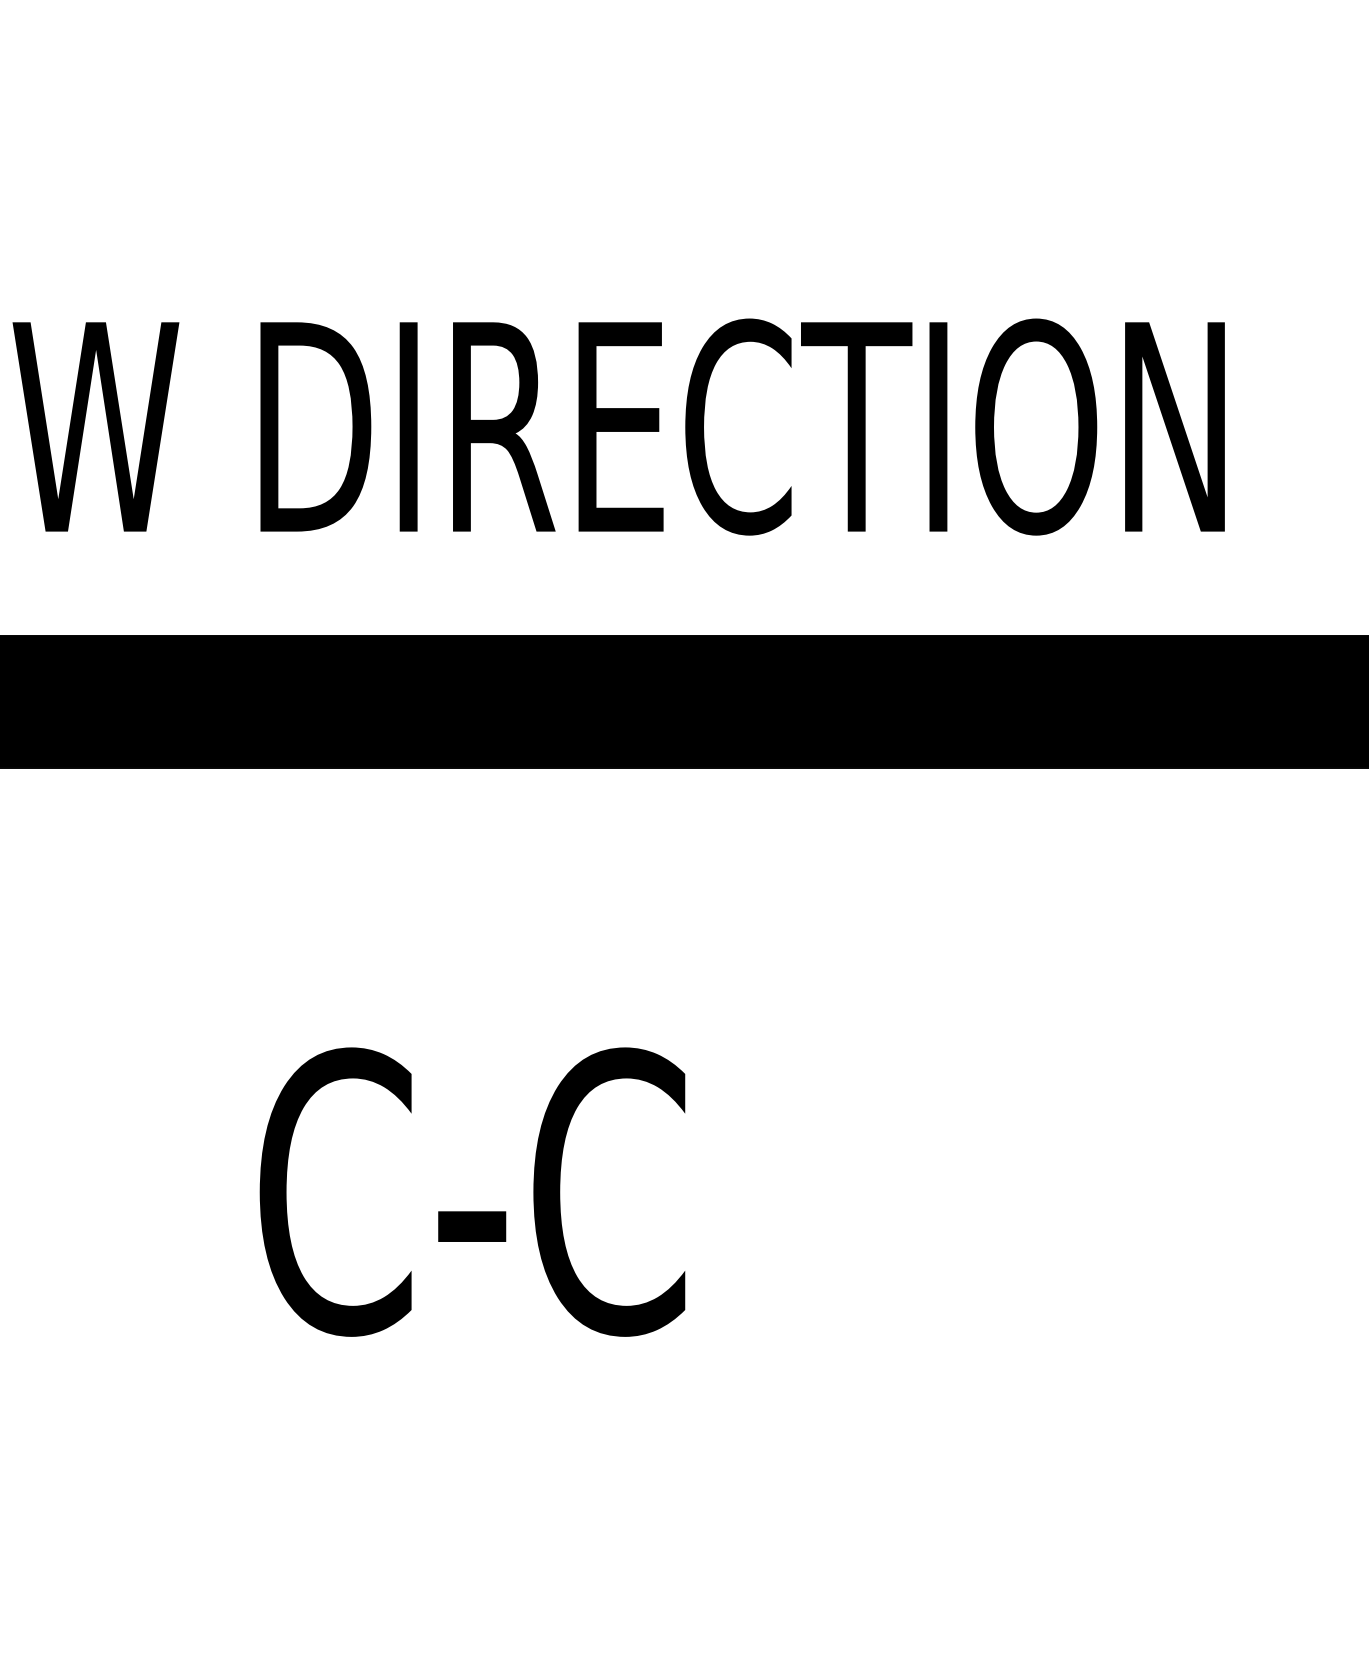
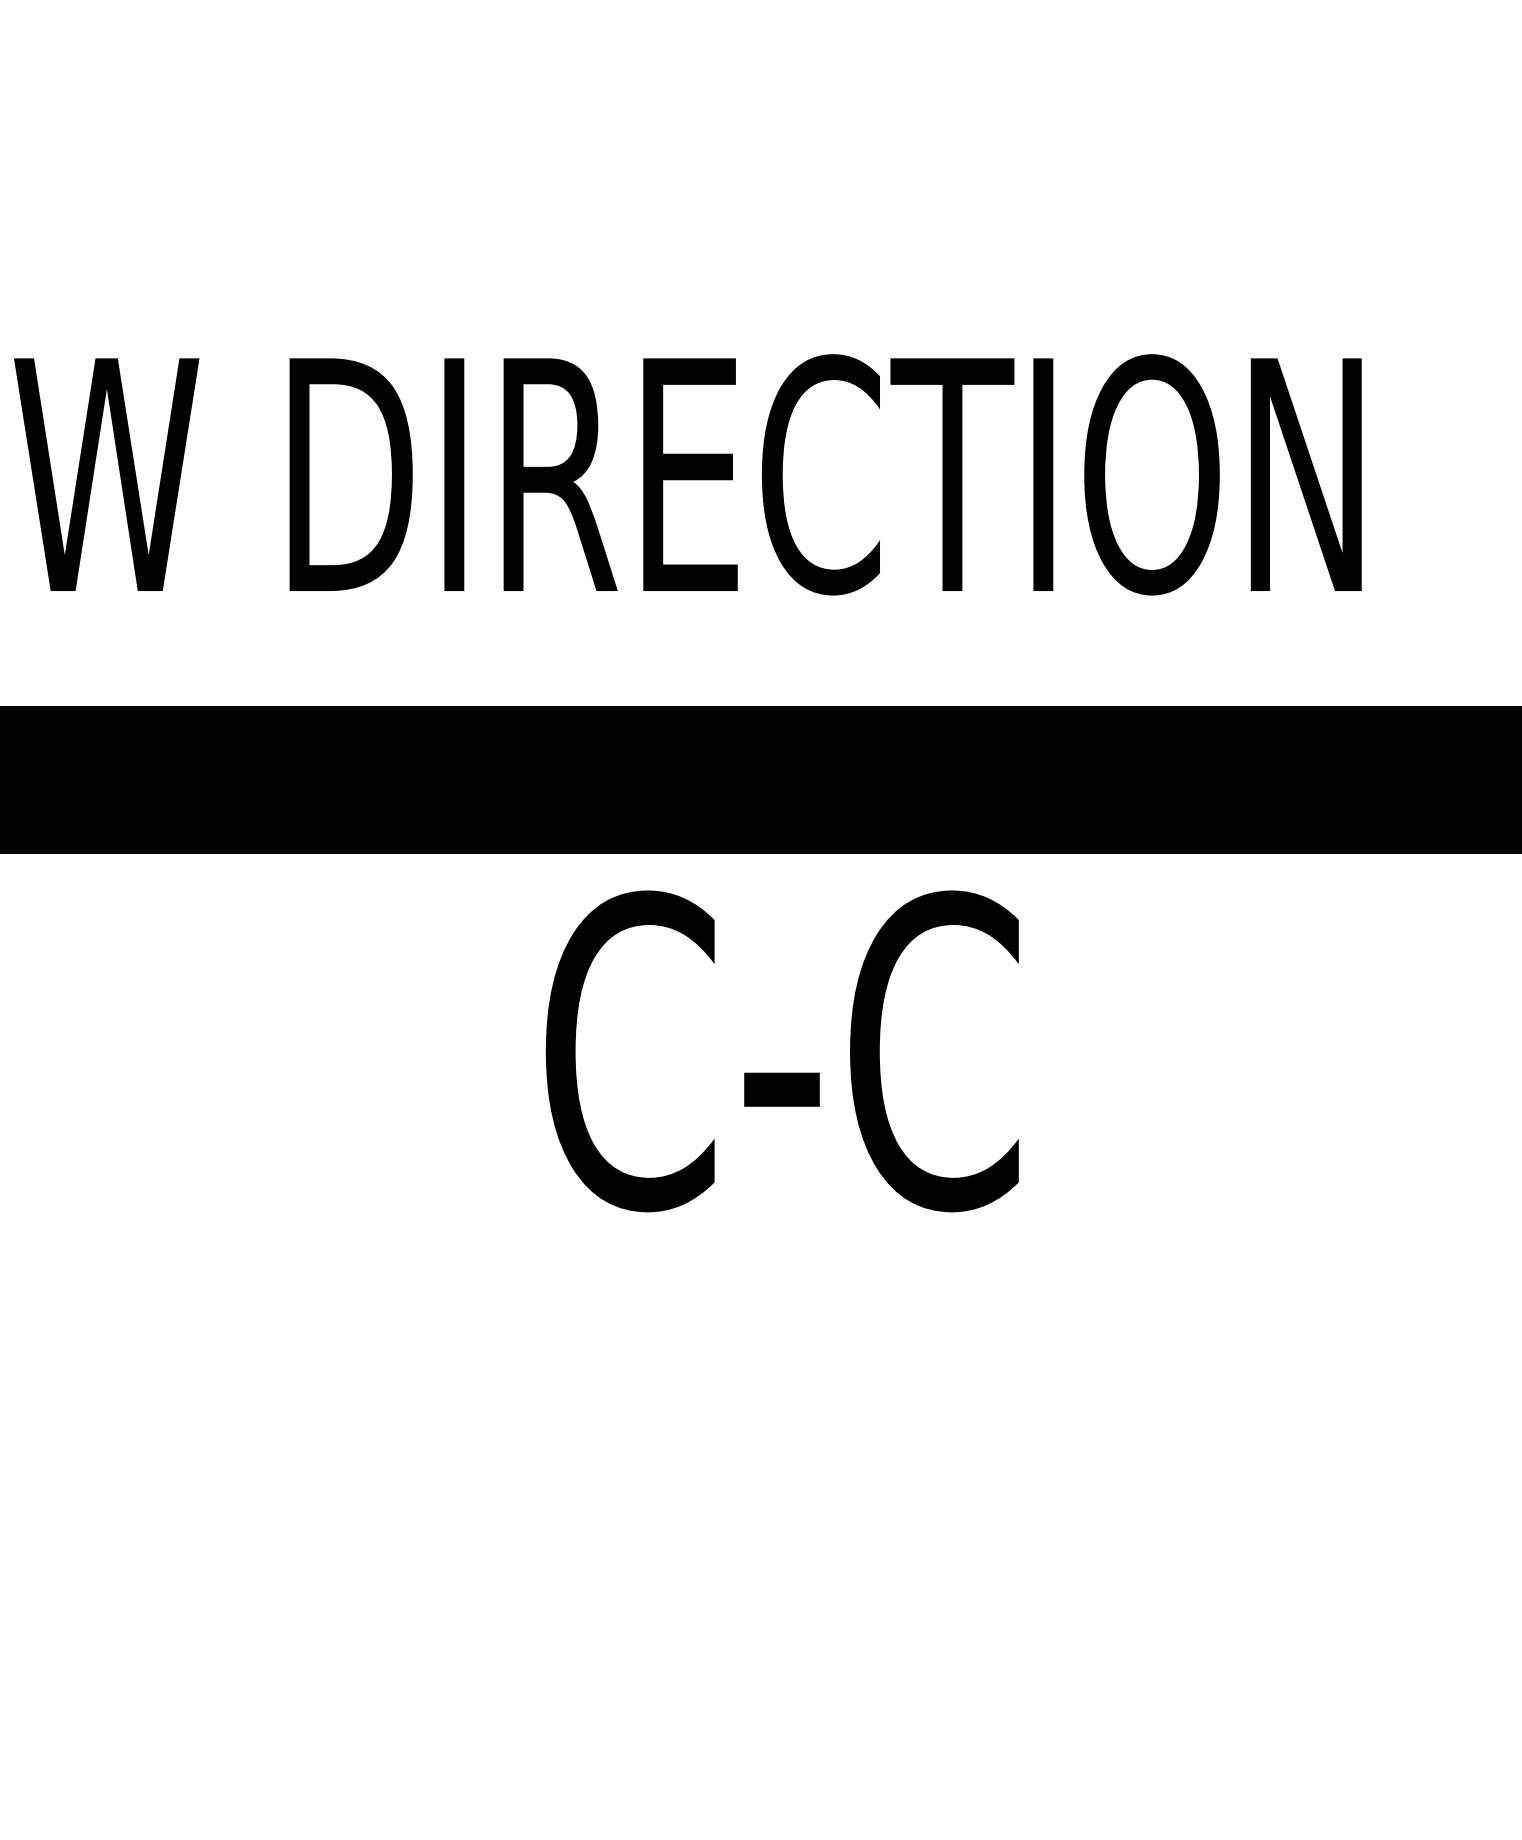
text: (471, 1192) -> (781, 1051), moved

